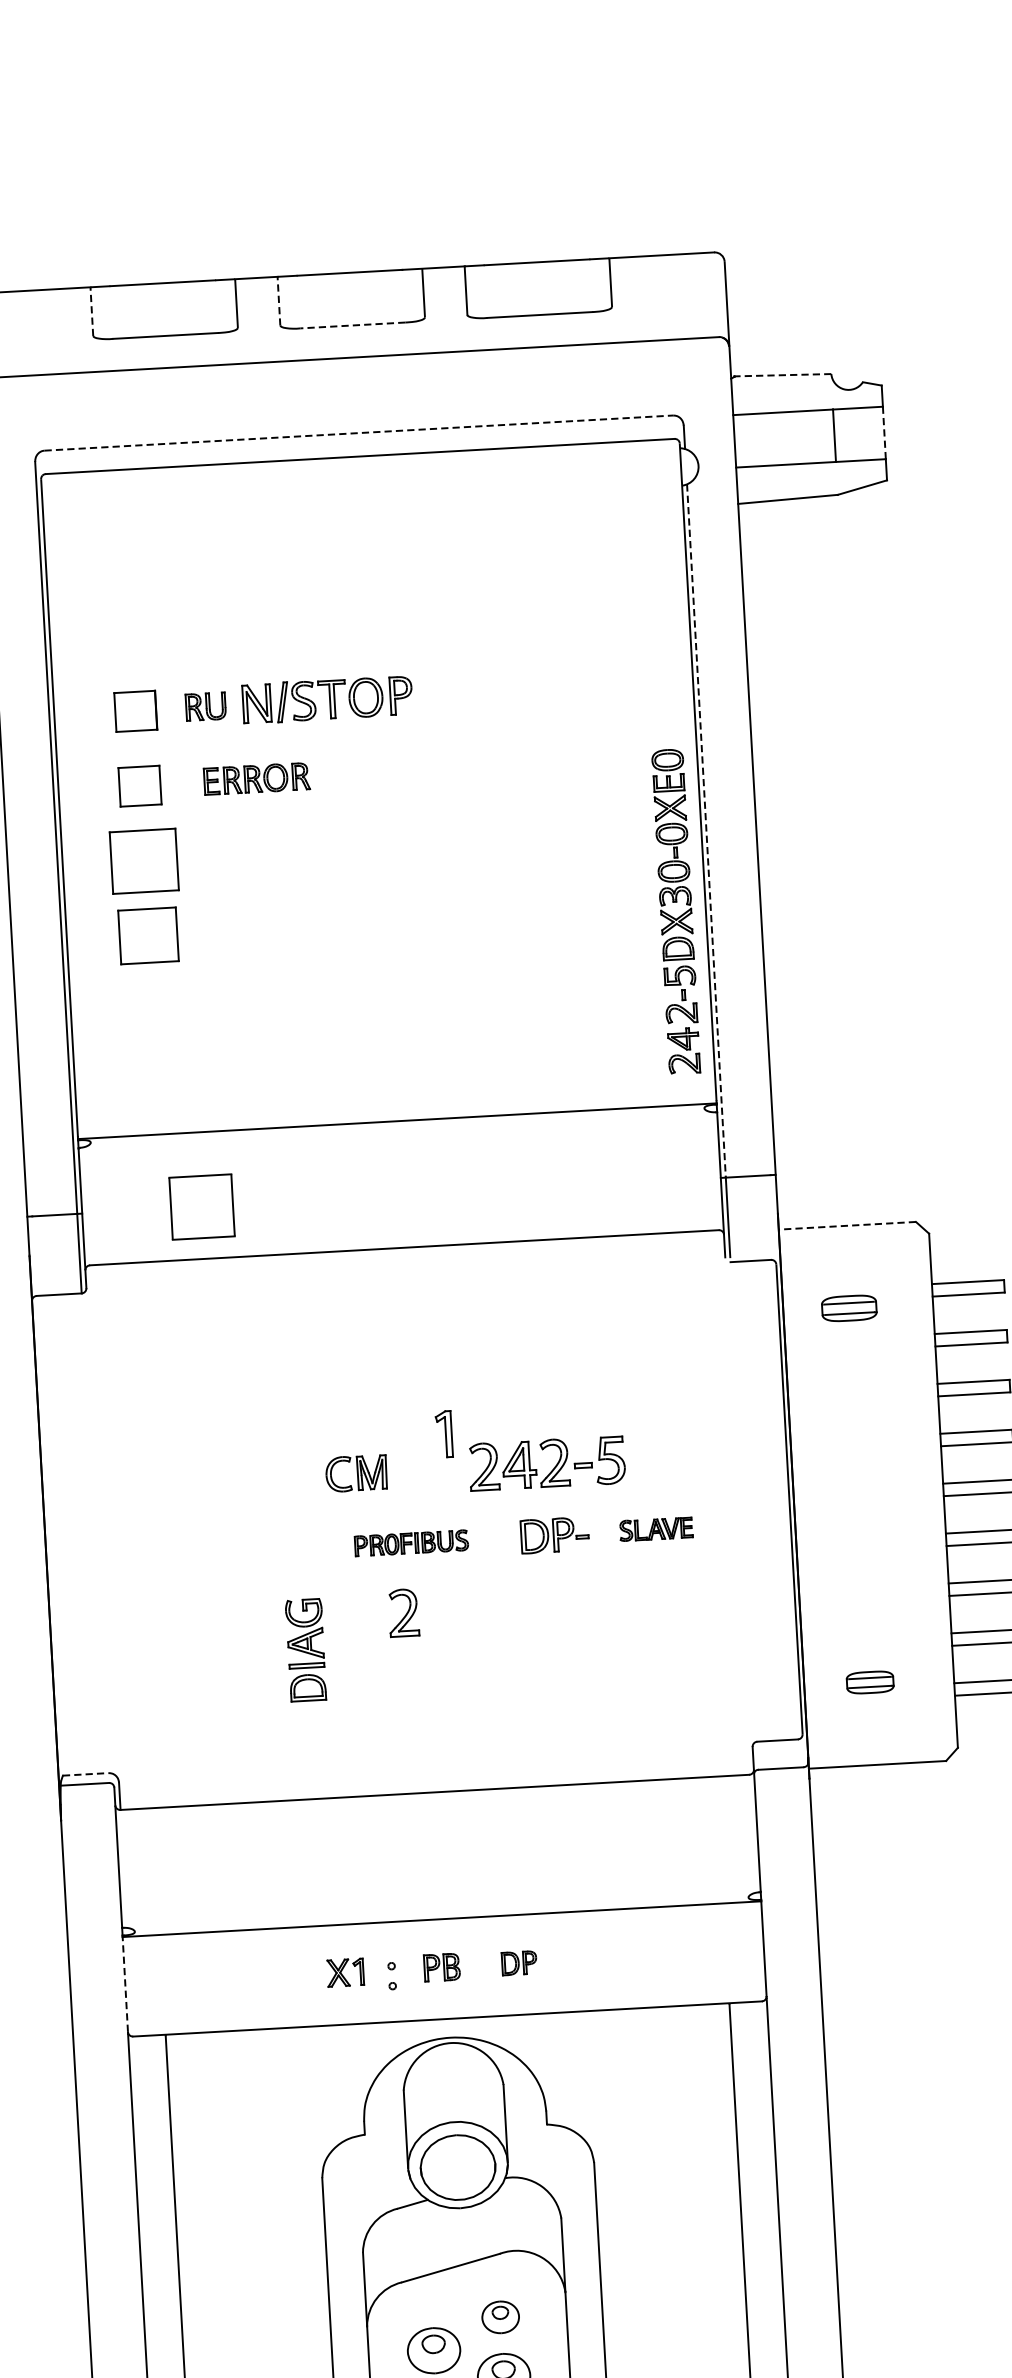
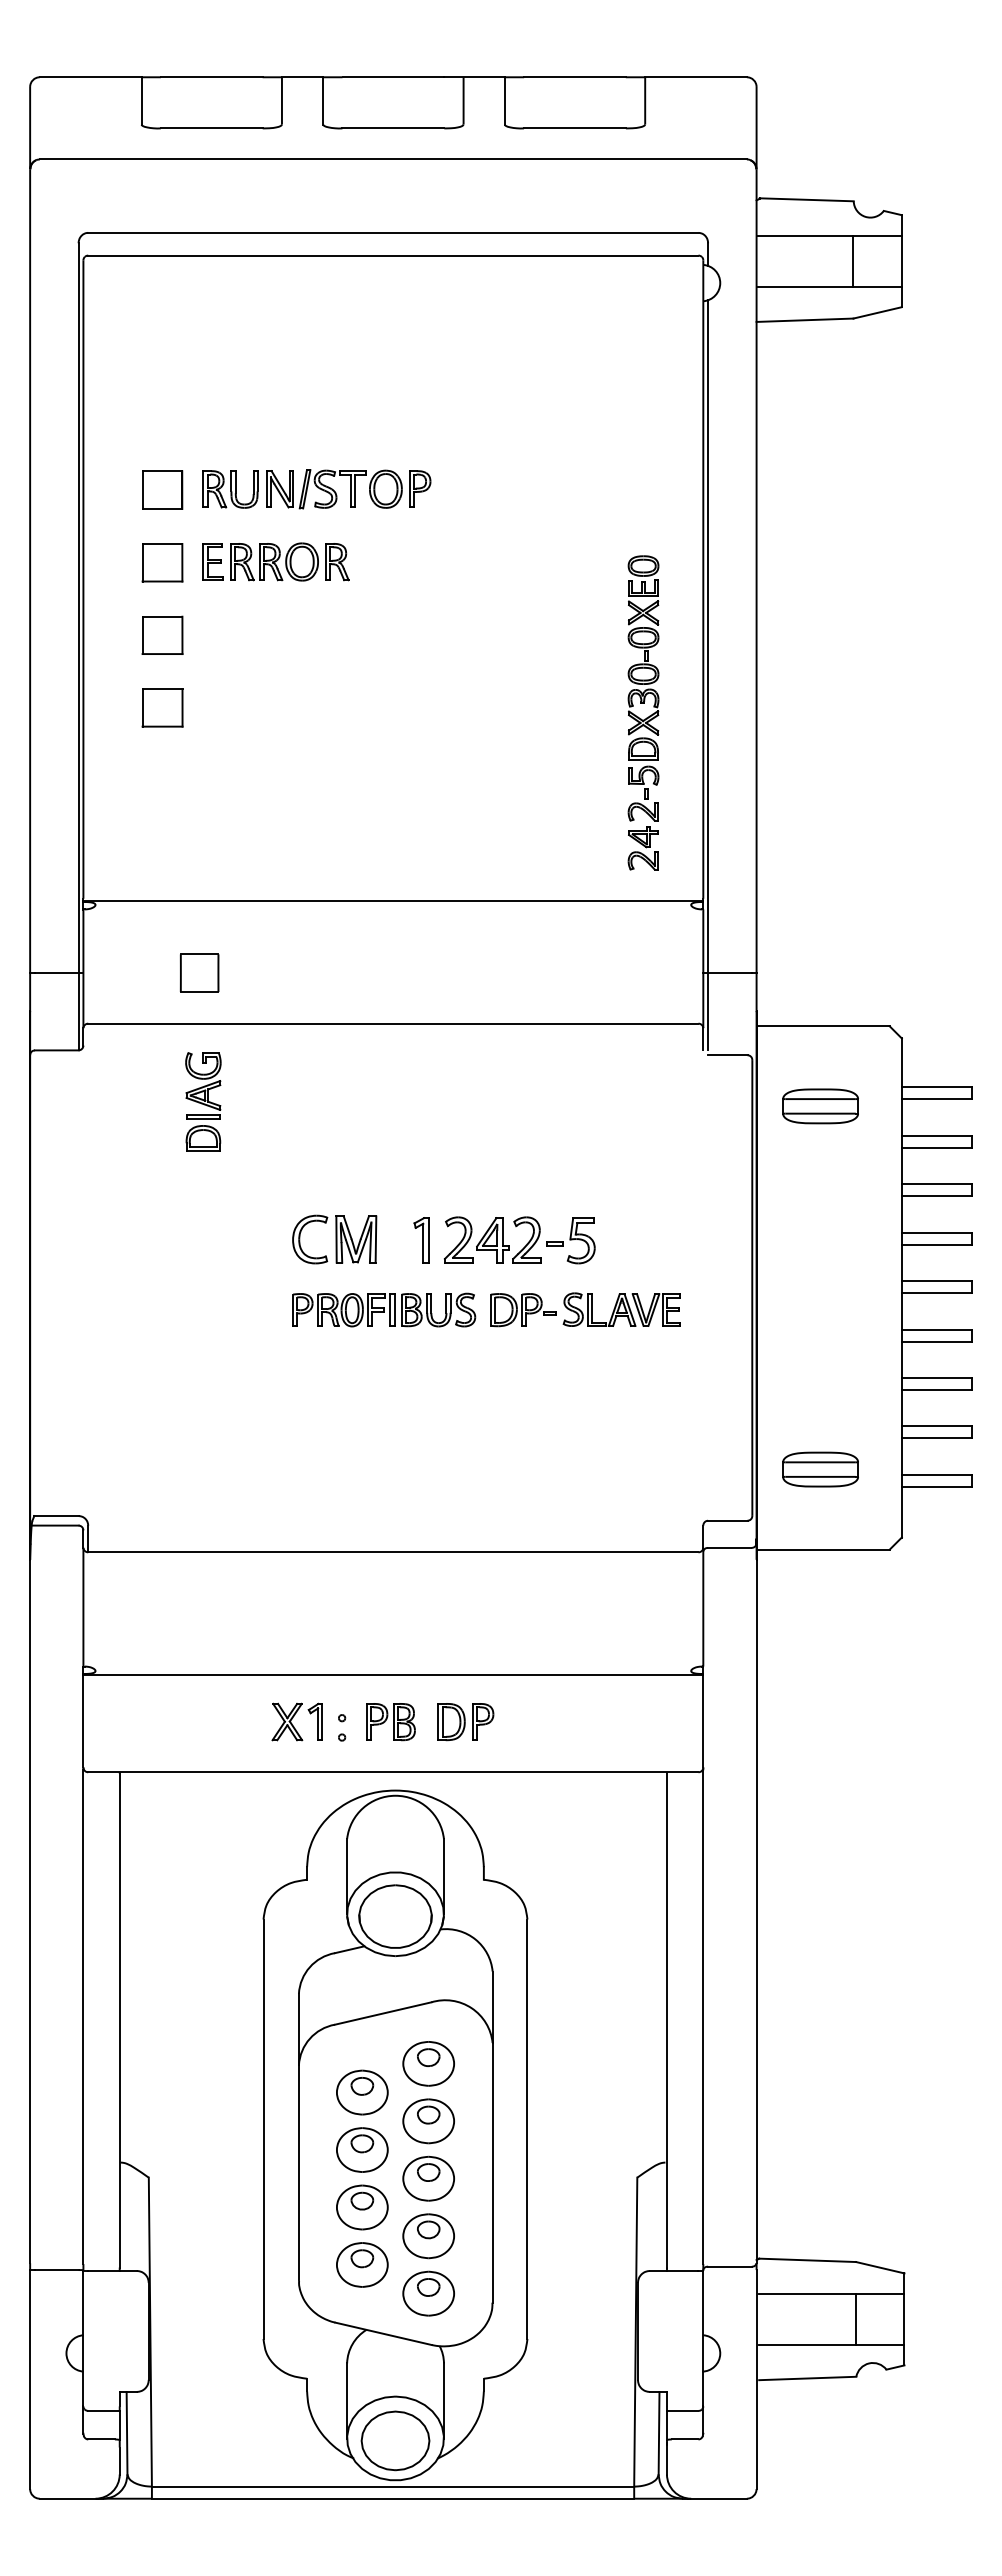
line: (279, 300) -> (323, 100), dashed -> solid
line: (91, 311) -> (141, 100), dashed -> solid
line: (353, 325) -> (393, 128), dashed -> solid
line: (782, 374) -> (806, 199), dashed -> solid
line: (359, 432) -> (393, 232), dashed -> solid
line: (883, 432) -> (901, 260), dashed -> solid
part: (205, 706) -> (230, 489), size x1.43
part: (256, 778) -> (275, 561), size x1.43
line: (706, 831) -> (708, 637), dashed -> solid
part: (144, 860) -> (162, 634), size x0.62
part: (676, 911) -> (643, 712), moved
part: (148, 935) -> (162, 707), size x0.71
part: (201, 1206) -> (199, 972), size x0.62
line: (847, 1225) -> (823, 1026), dashed -> solid
part: (849, 1308) -> (820, 1106), size x1.43
part: (443, 1434) -> (421, 1240), moved
part: (356, 1473) -> (334, 1239), size x1.43
part: (655, 1529) -> (621, 1309), size x1.67
part: (411, 1542) -> (384, 1309), size x1.67
part: (403, 1612) -> (372, 1376), removed
part: (306, 1649) -> (203, 1101), moved
part: (870, 1682) -> (820, 1469), size x1.67
line: (85, 1774) -> (56, 1516), dashed -> solid
part: (519, 1963) -> (465, 1722), size x1.67
part: (441, 1967) -> (390, 1722), size x1.43
part: (344, 1972) -> (296, 1721), size x1.43
line: (125, 1983) -> (83, 1720), dashed -> solid
part: (500, 2316) -> (428, 2063), size x1.43

